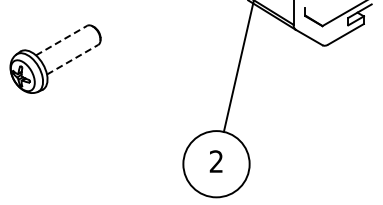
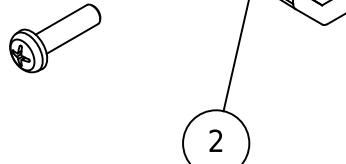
line: (61, 40) -> (61, 19), dashed -> solid
line: (72, 59) -> (72, 38), dashed -> solid

